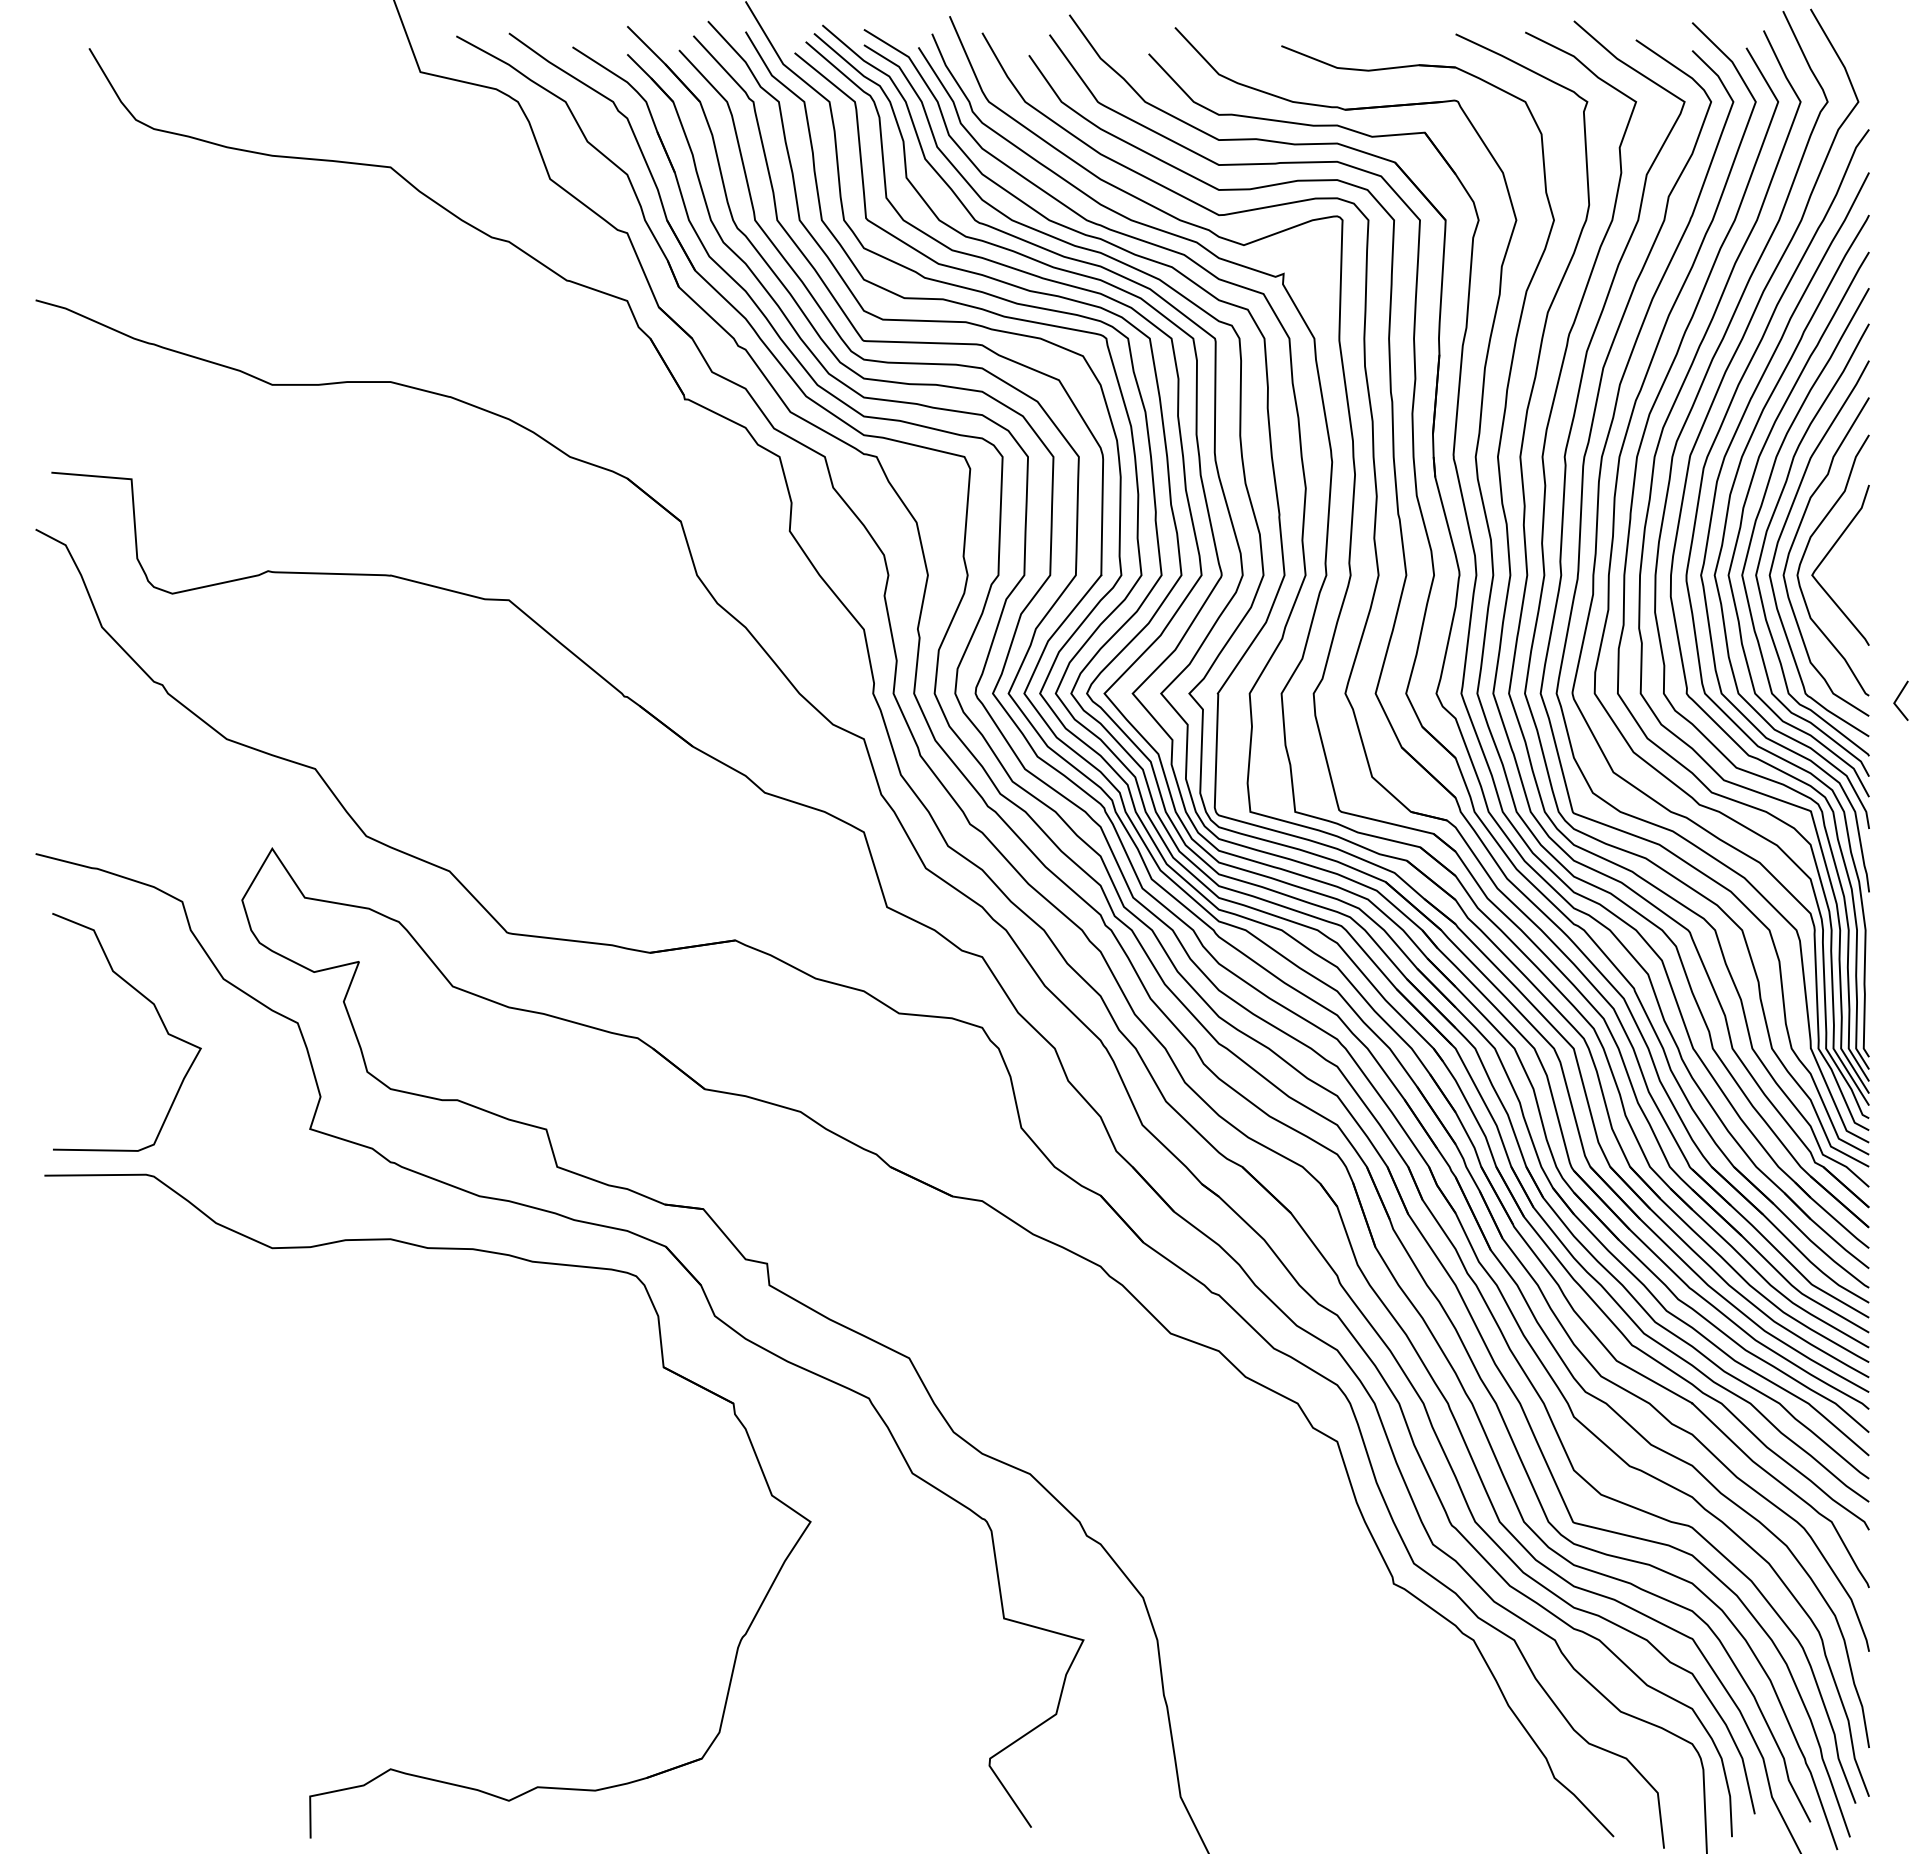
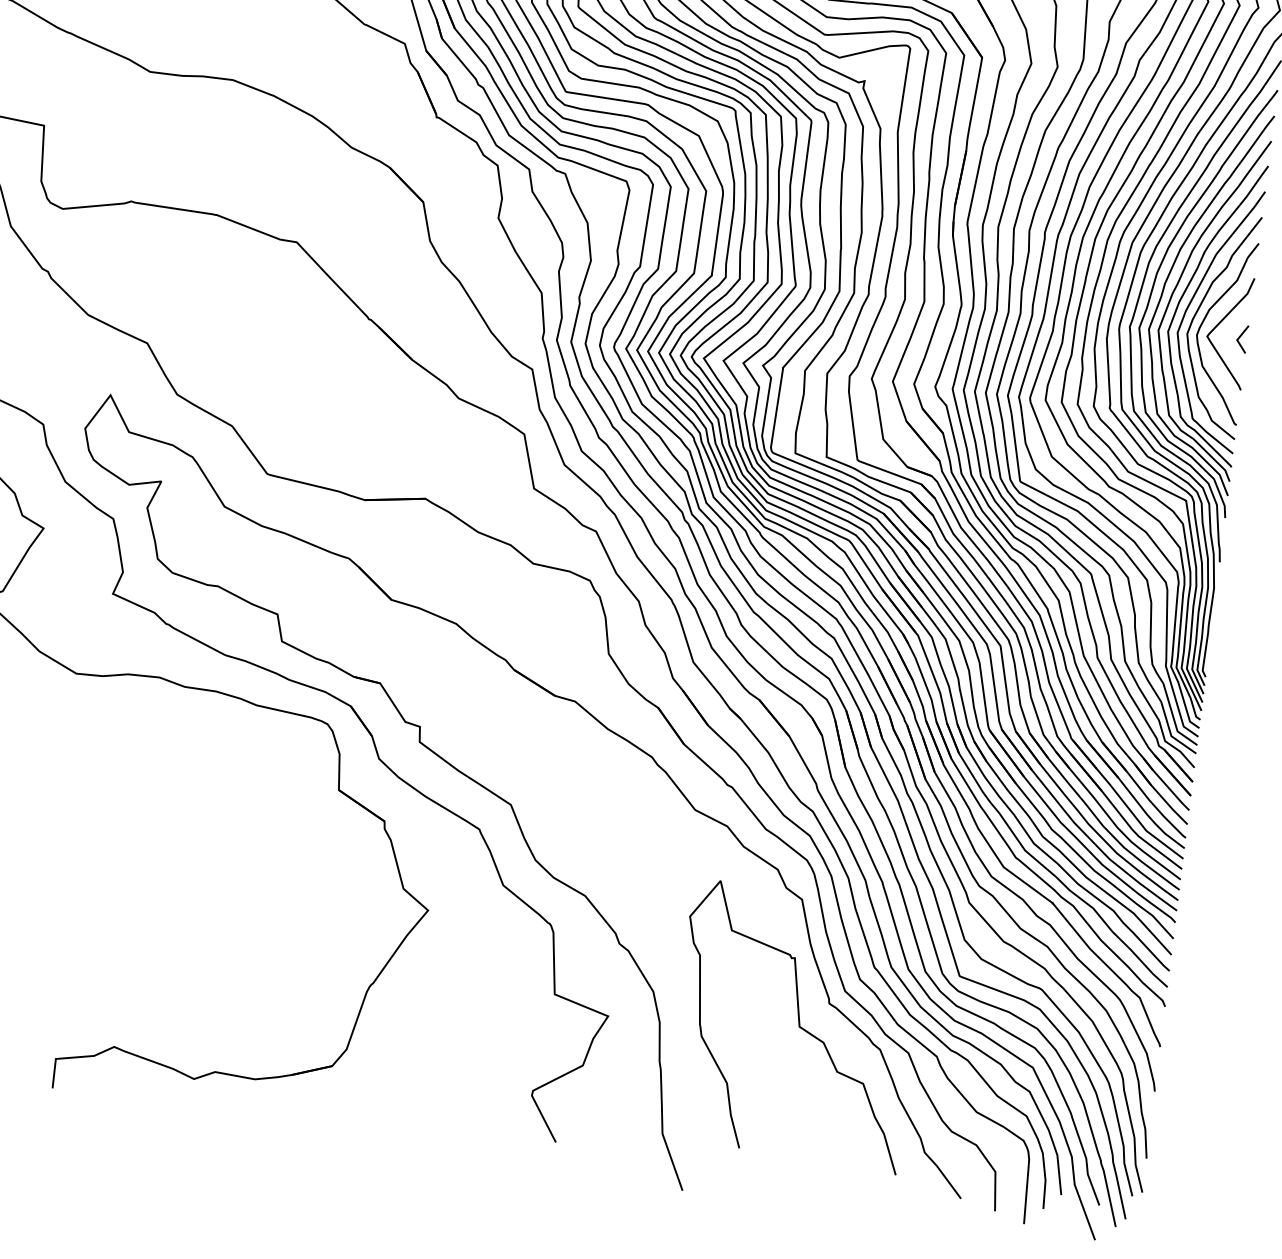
line: (1898, 698) -> (1240, 337), moved
curve: (1354, 1621) -> (798, 1026), added

